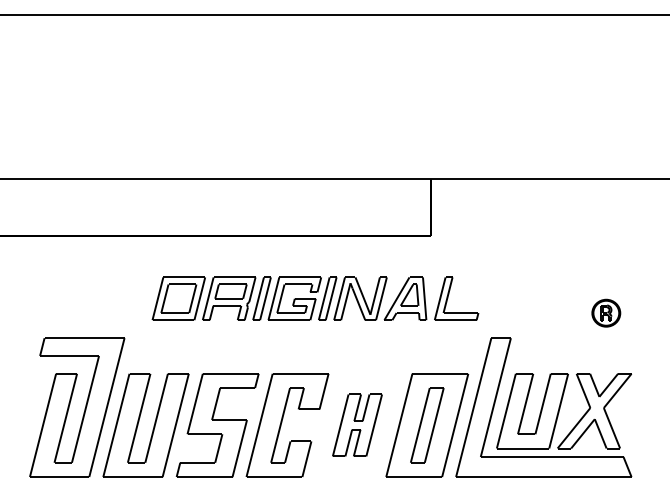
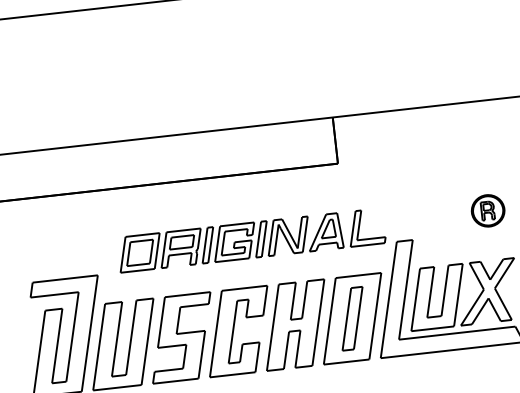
part: (315, 298) -> (251, 240), moved
part: (606, 313) -> (488, 211), size x1.43
part: (357, 425) -> (295, 325), size x1.67

